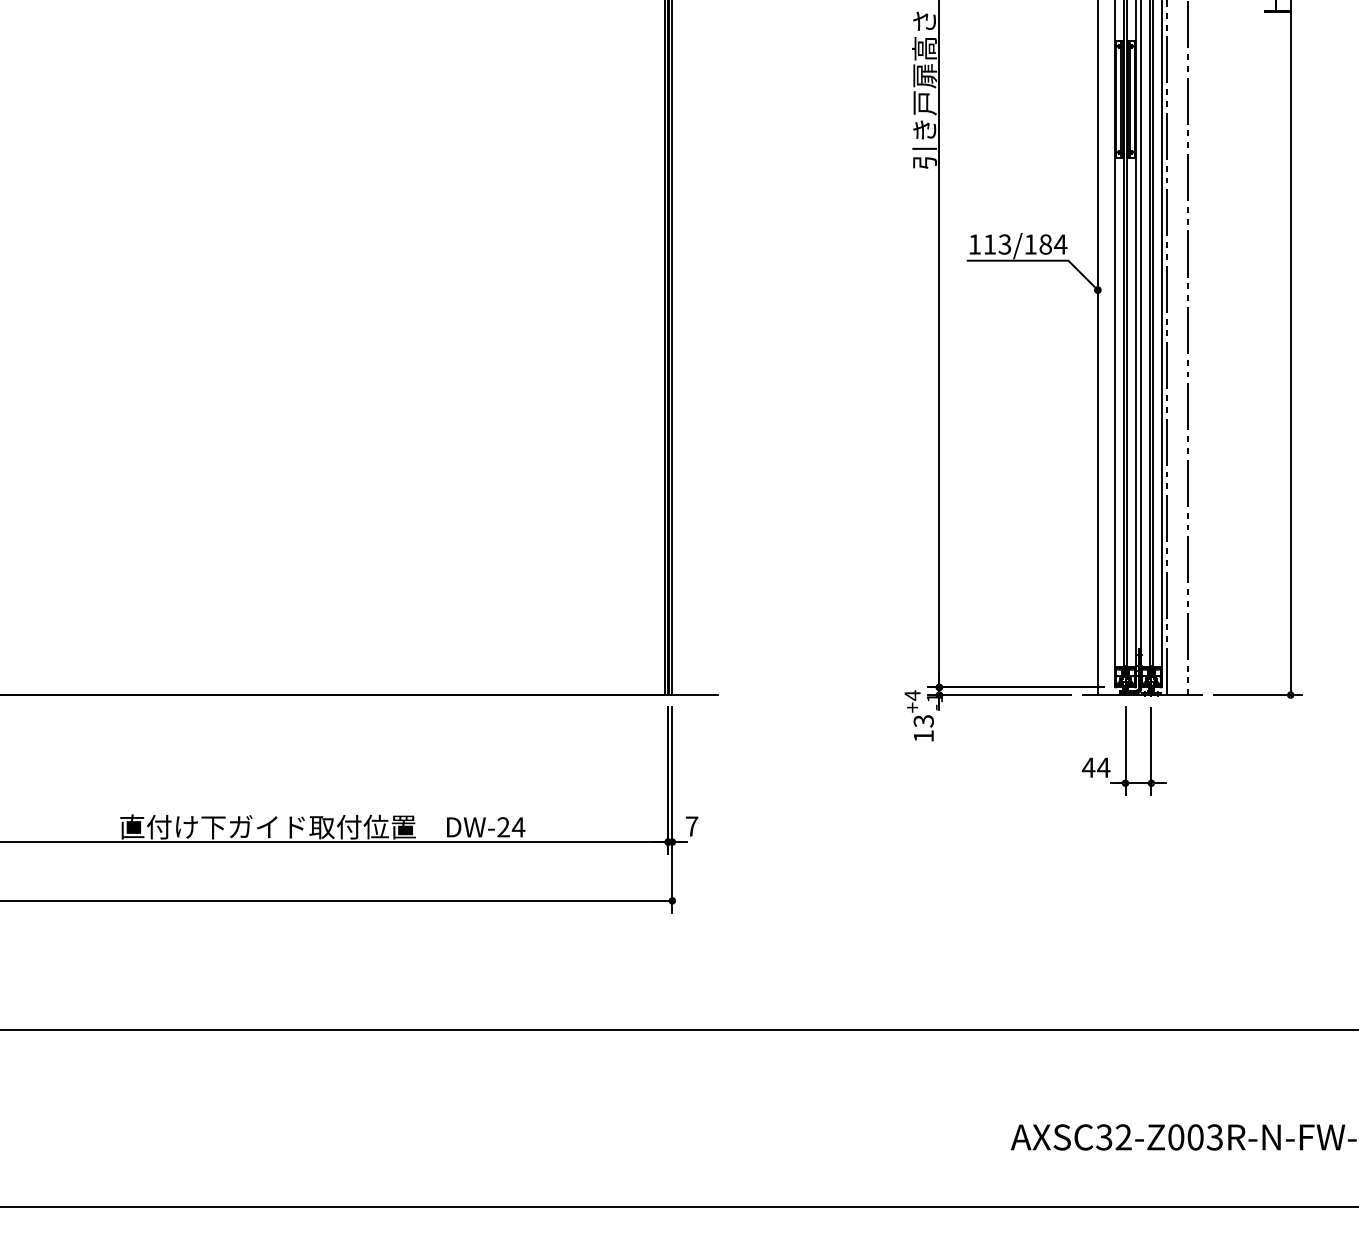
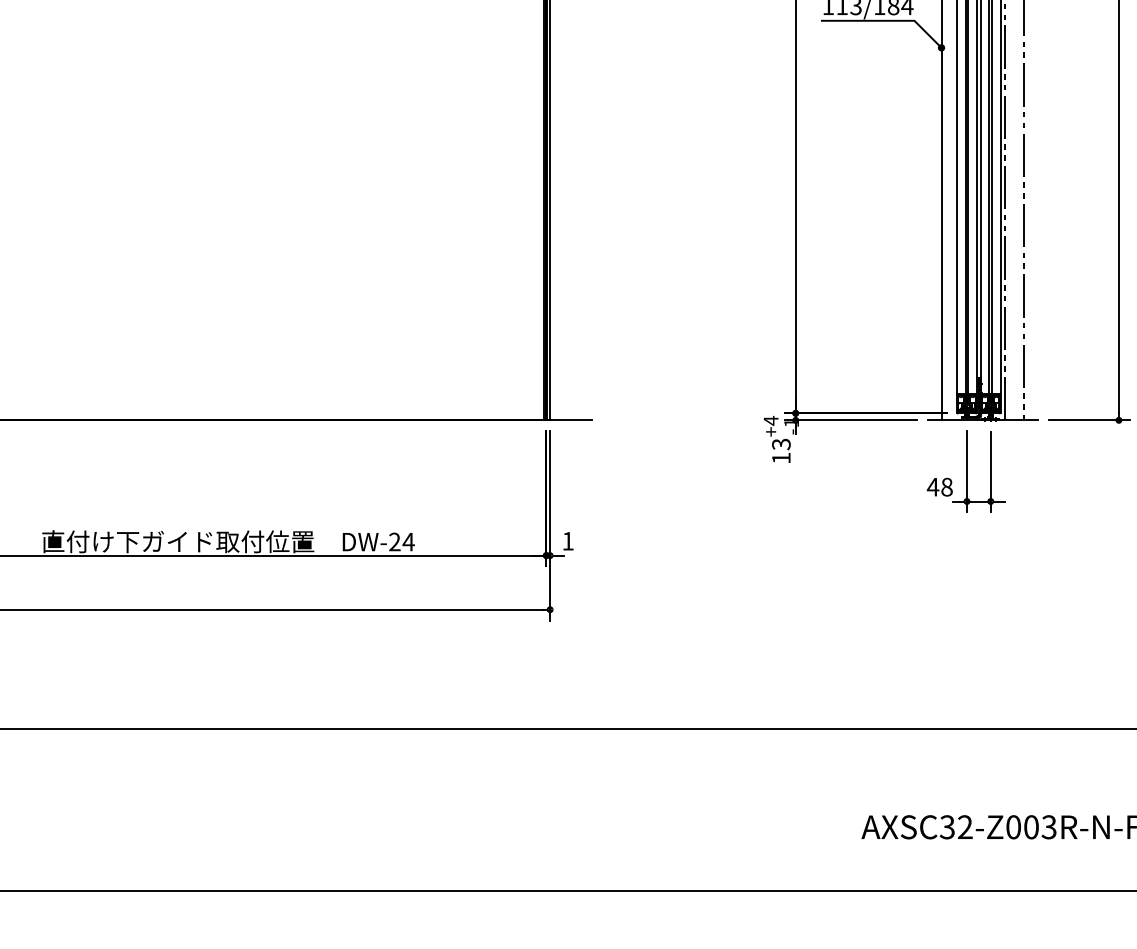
text: (1103, 767) -> (946, 487), 44 -> 48
text: (691, 826) -> (567, 541), 7 -> 1

